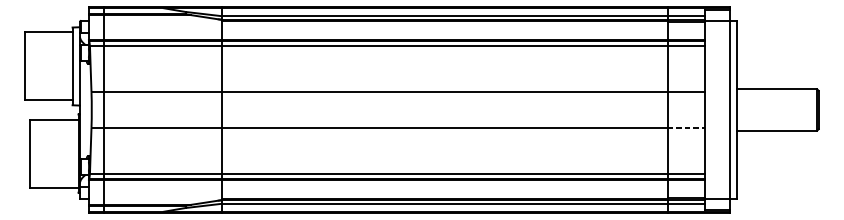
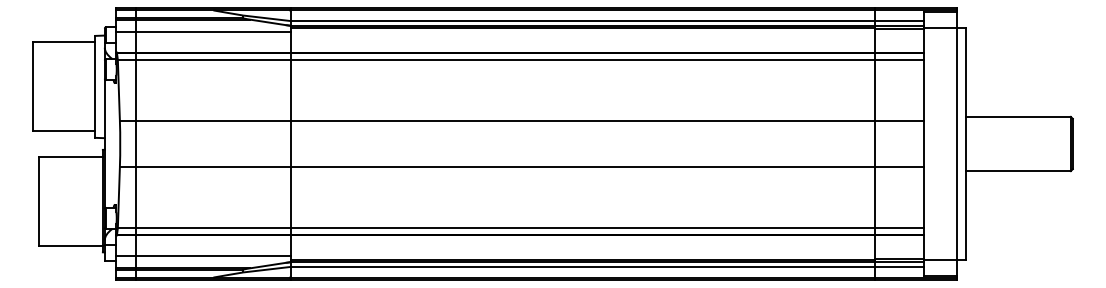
line: (155, 24) -> (203, 31), added
line: (687, 127) -> (900, 167), dashed -> solid
line: (155, 195) -> (203, 256), added

